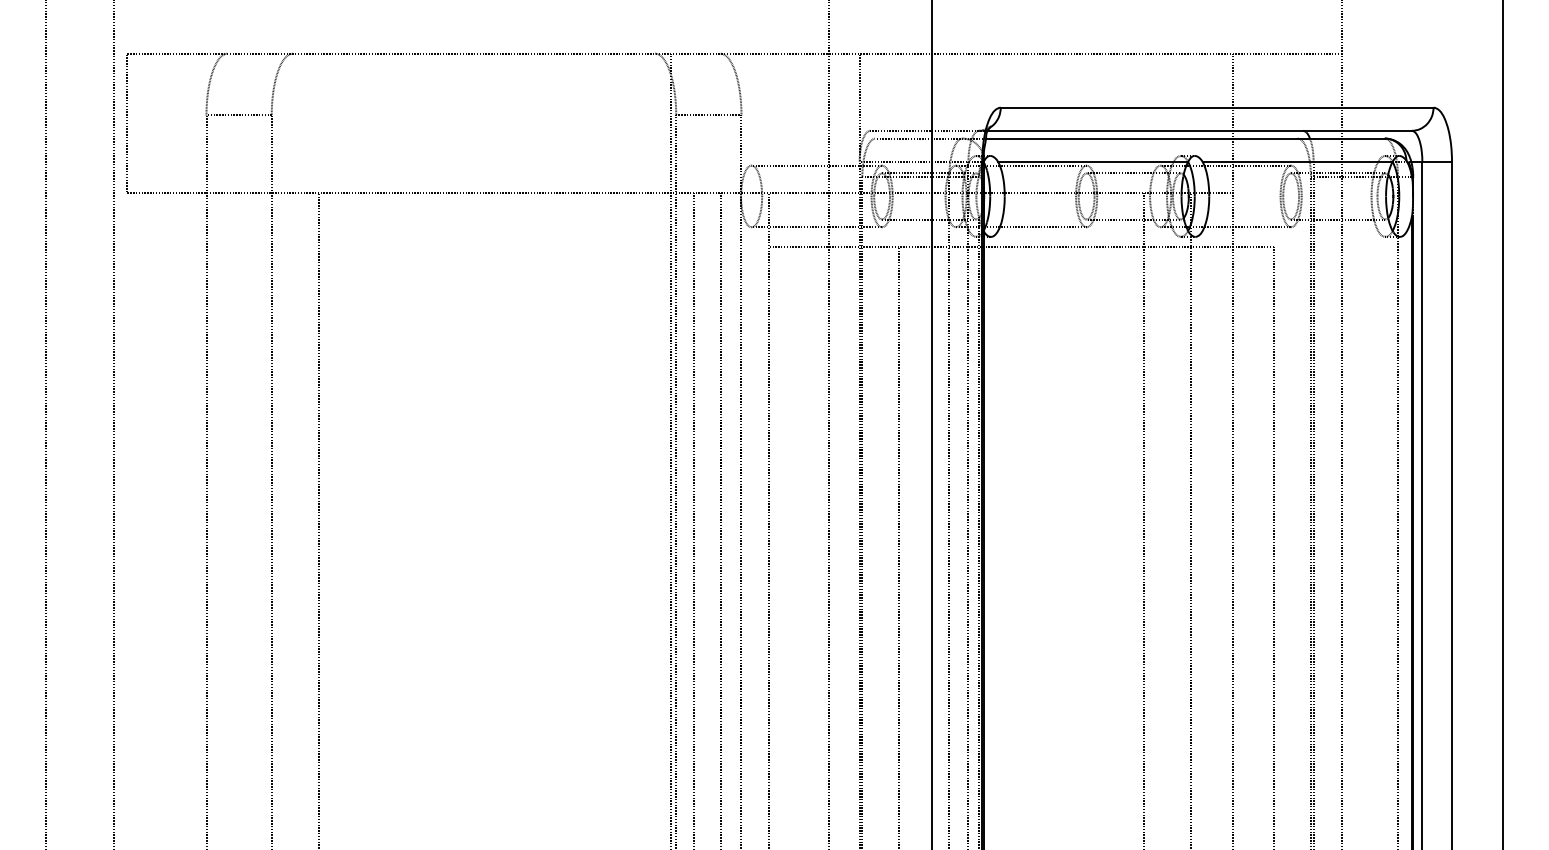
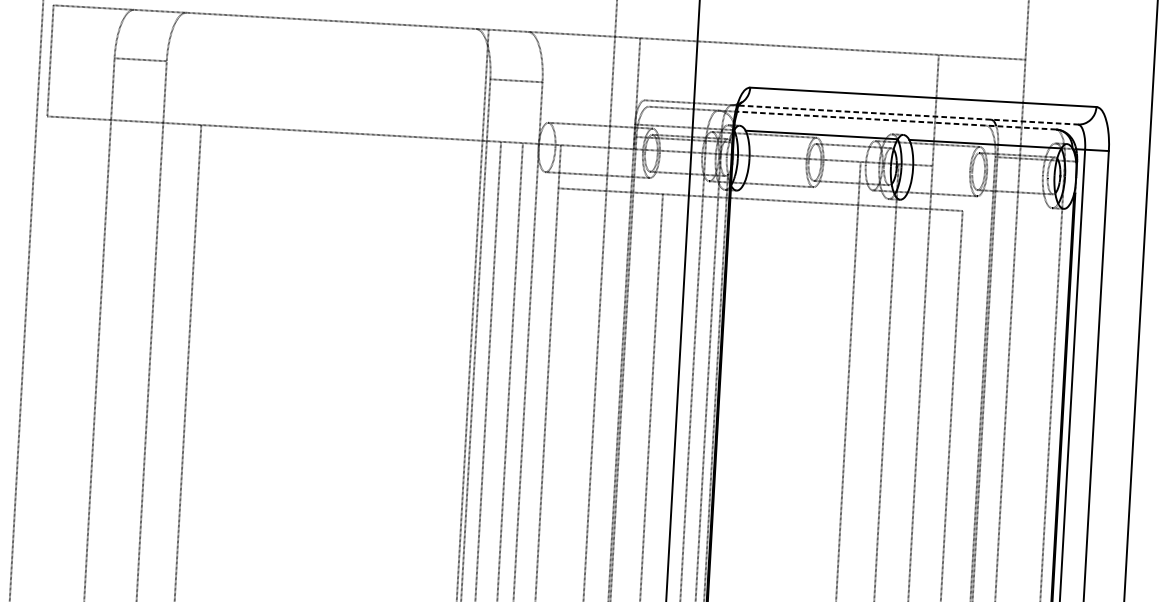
line: (1199, 130) -> (908, 114), solid -> dashed
line: (1184, 138) -> (895, 120), solid -> dashed

